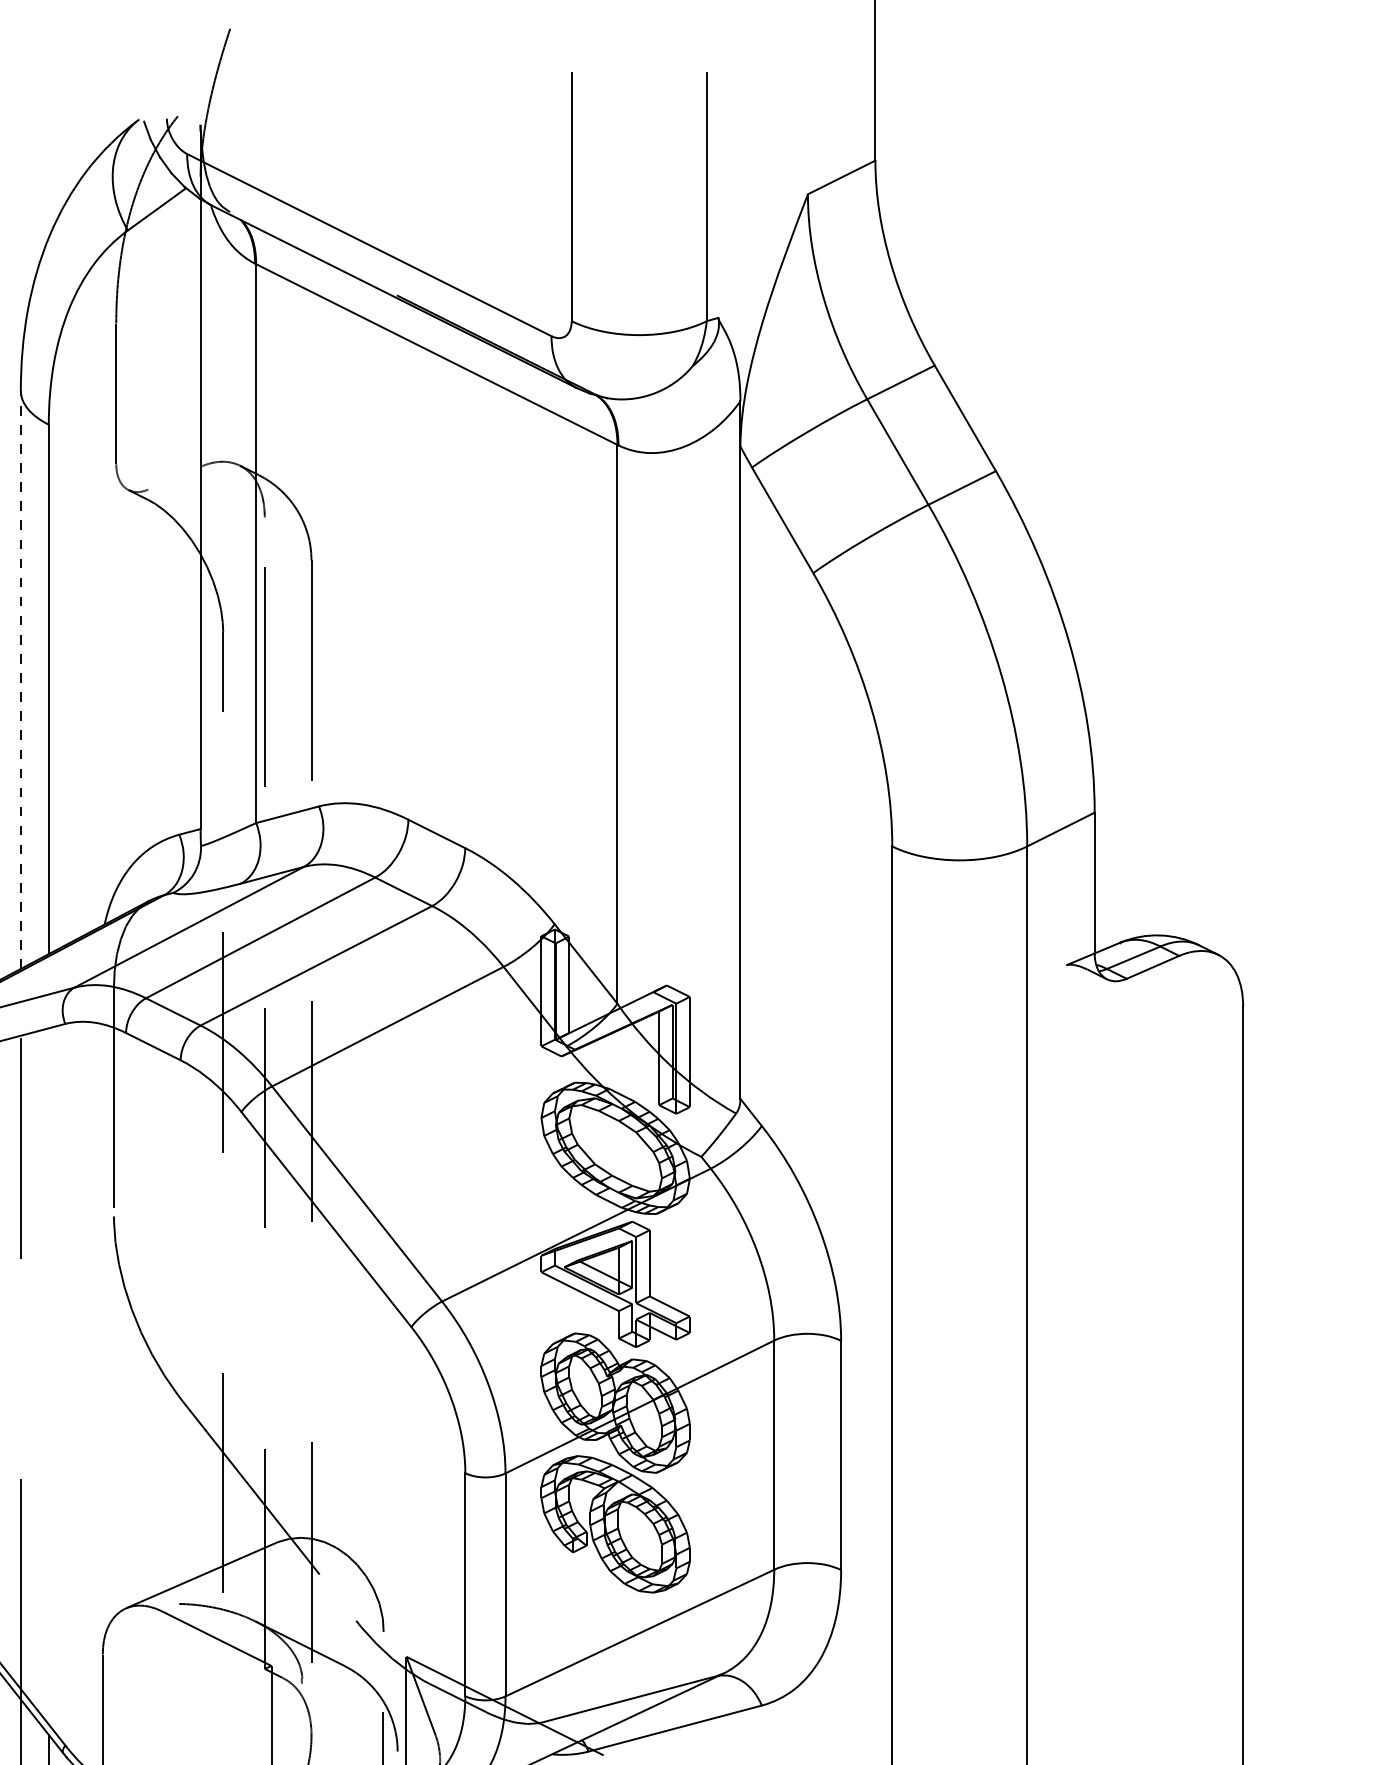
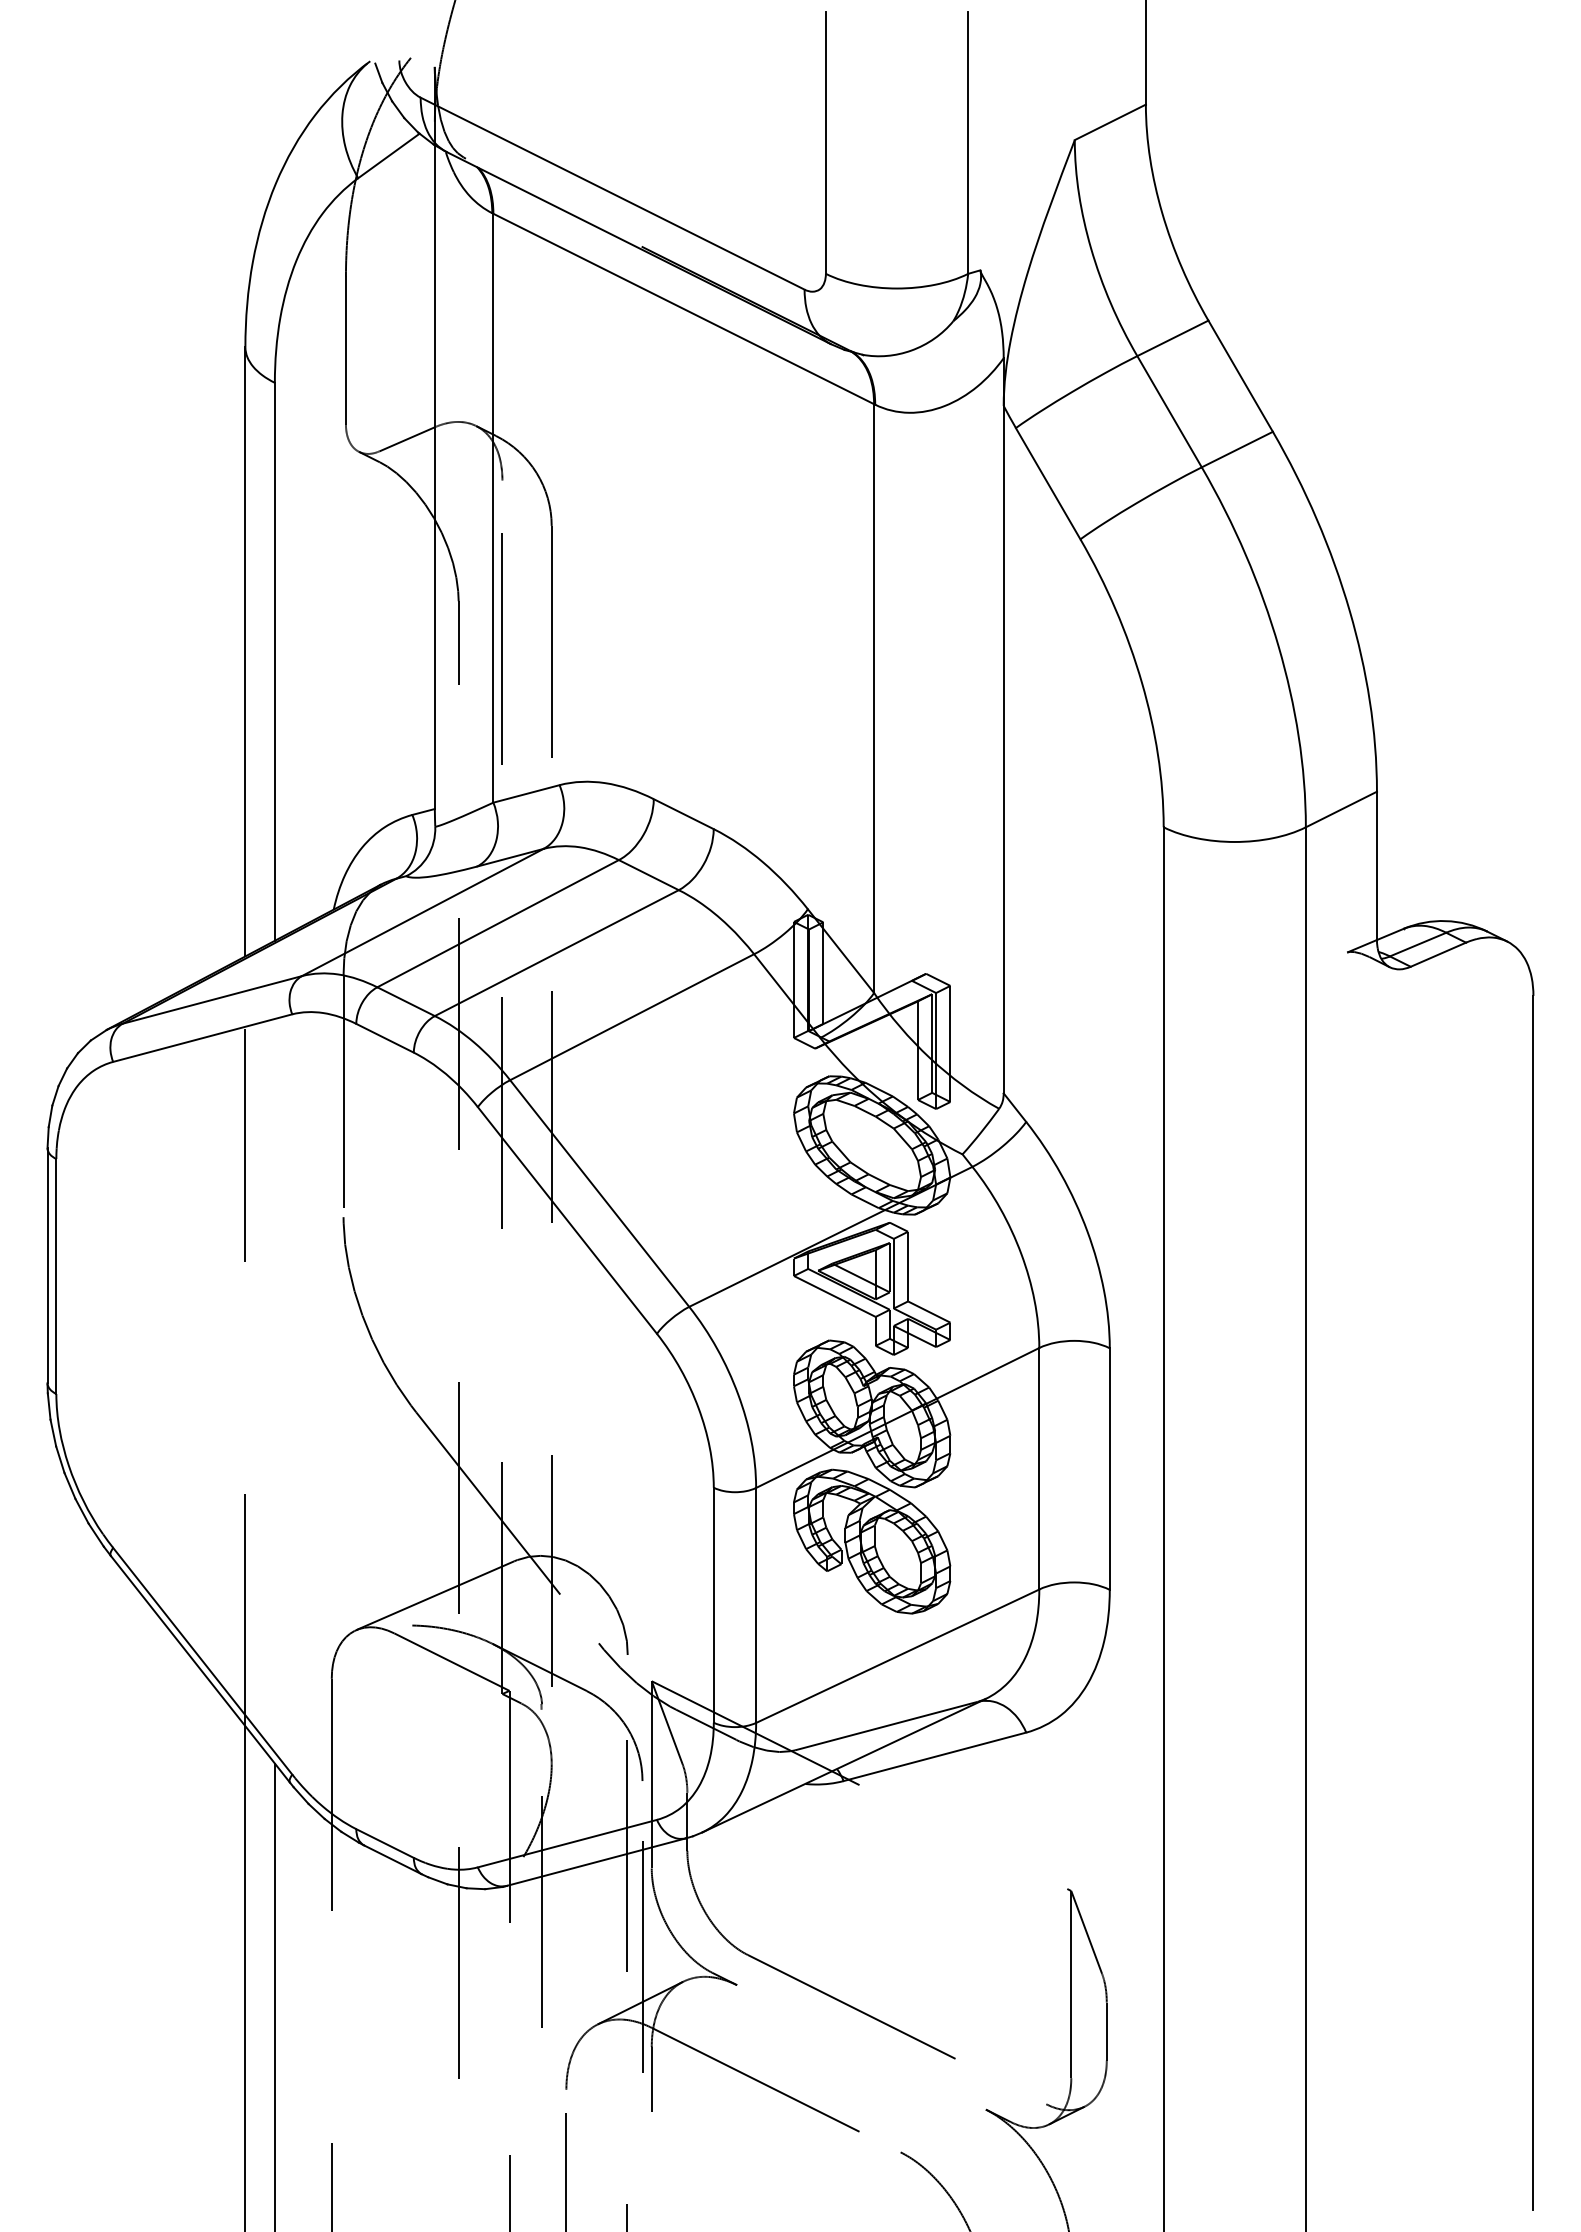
line: (174, 478) -> (407, 439), added
line: (20, 679) -> (245, 651), dashed -> solid

